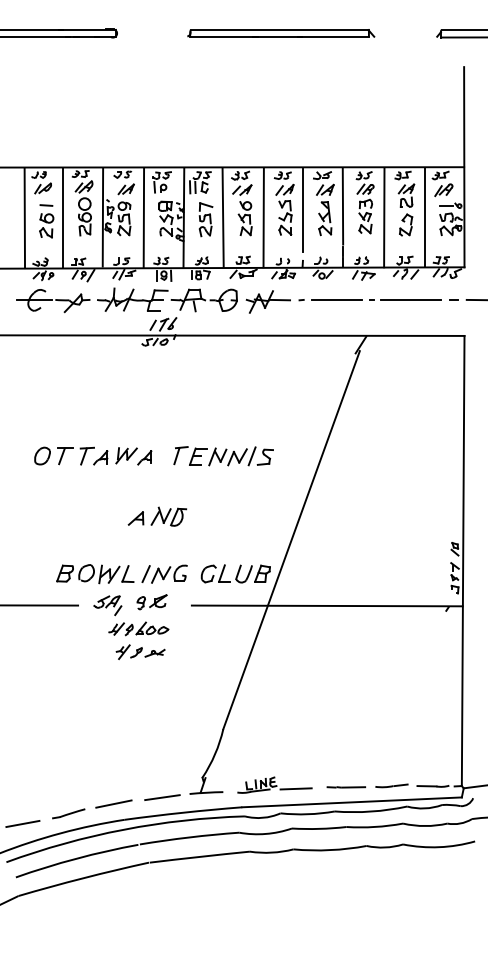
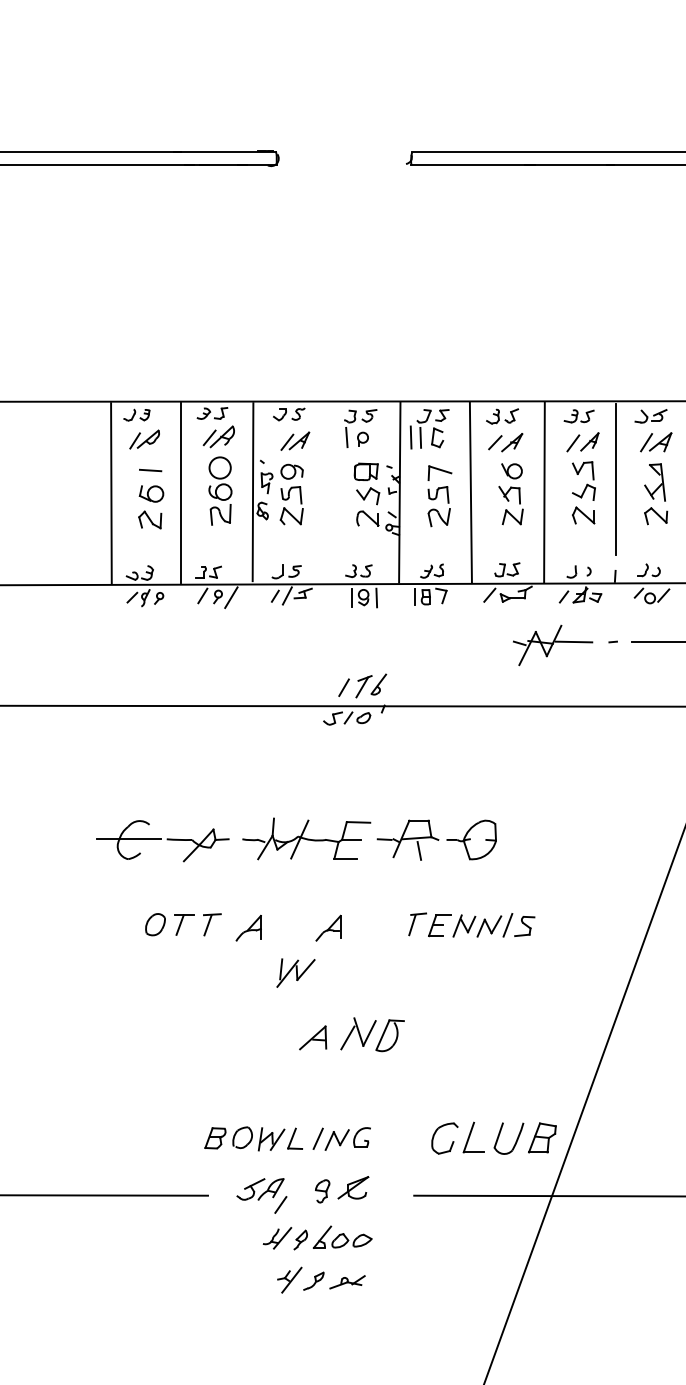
line: (143, 217) -> (326, 492), removed
part: (126, 300) -> (295, 840), moved
part: (64, 455) -> (183, 923), size x0.7
part: (126, 455) -> (295, 972), moved
part: (223, 456) -> (471, 925), size x0.7
part: (121, 574) -> (286, 1139), size x0.7

